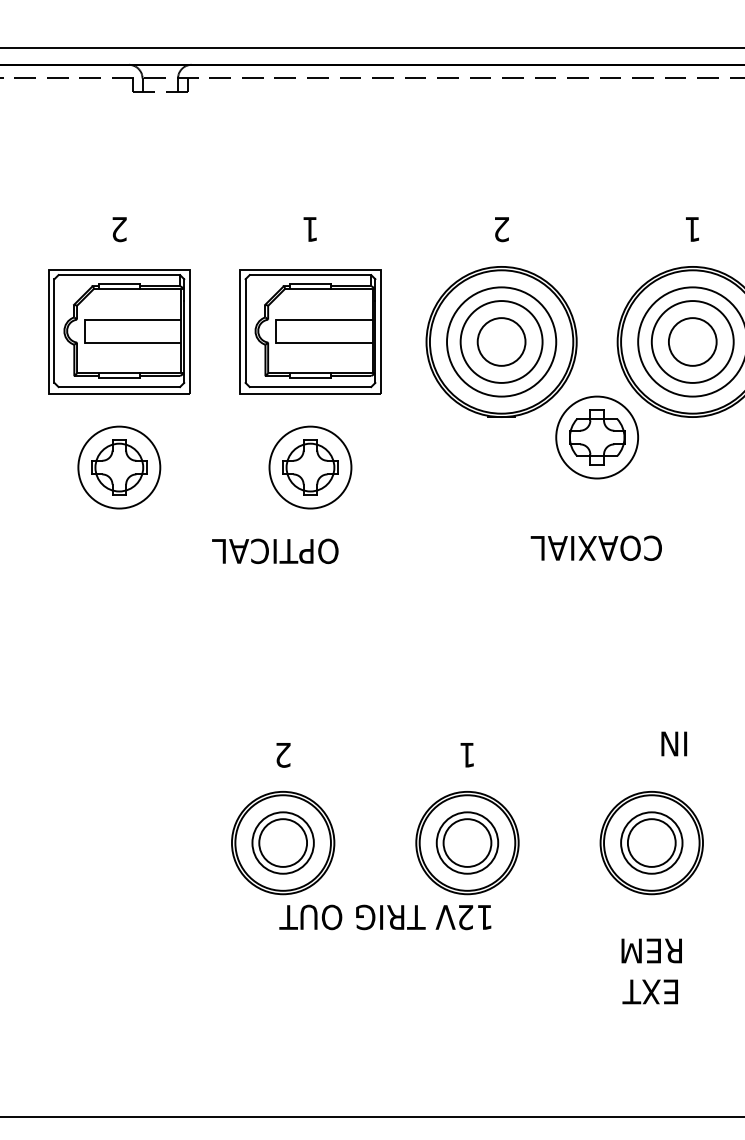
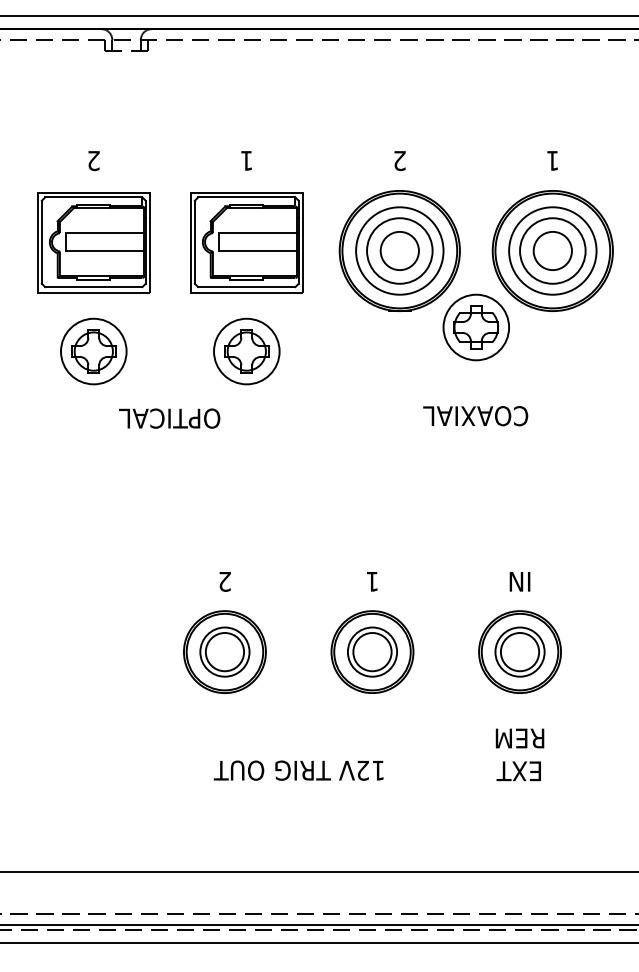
text: (275, 551) -> (169, 418), moved
text: (673, 743) -> (519, 581), moved
text: (385, 917) -> (298, 770), moved

